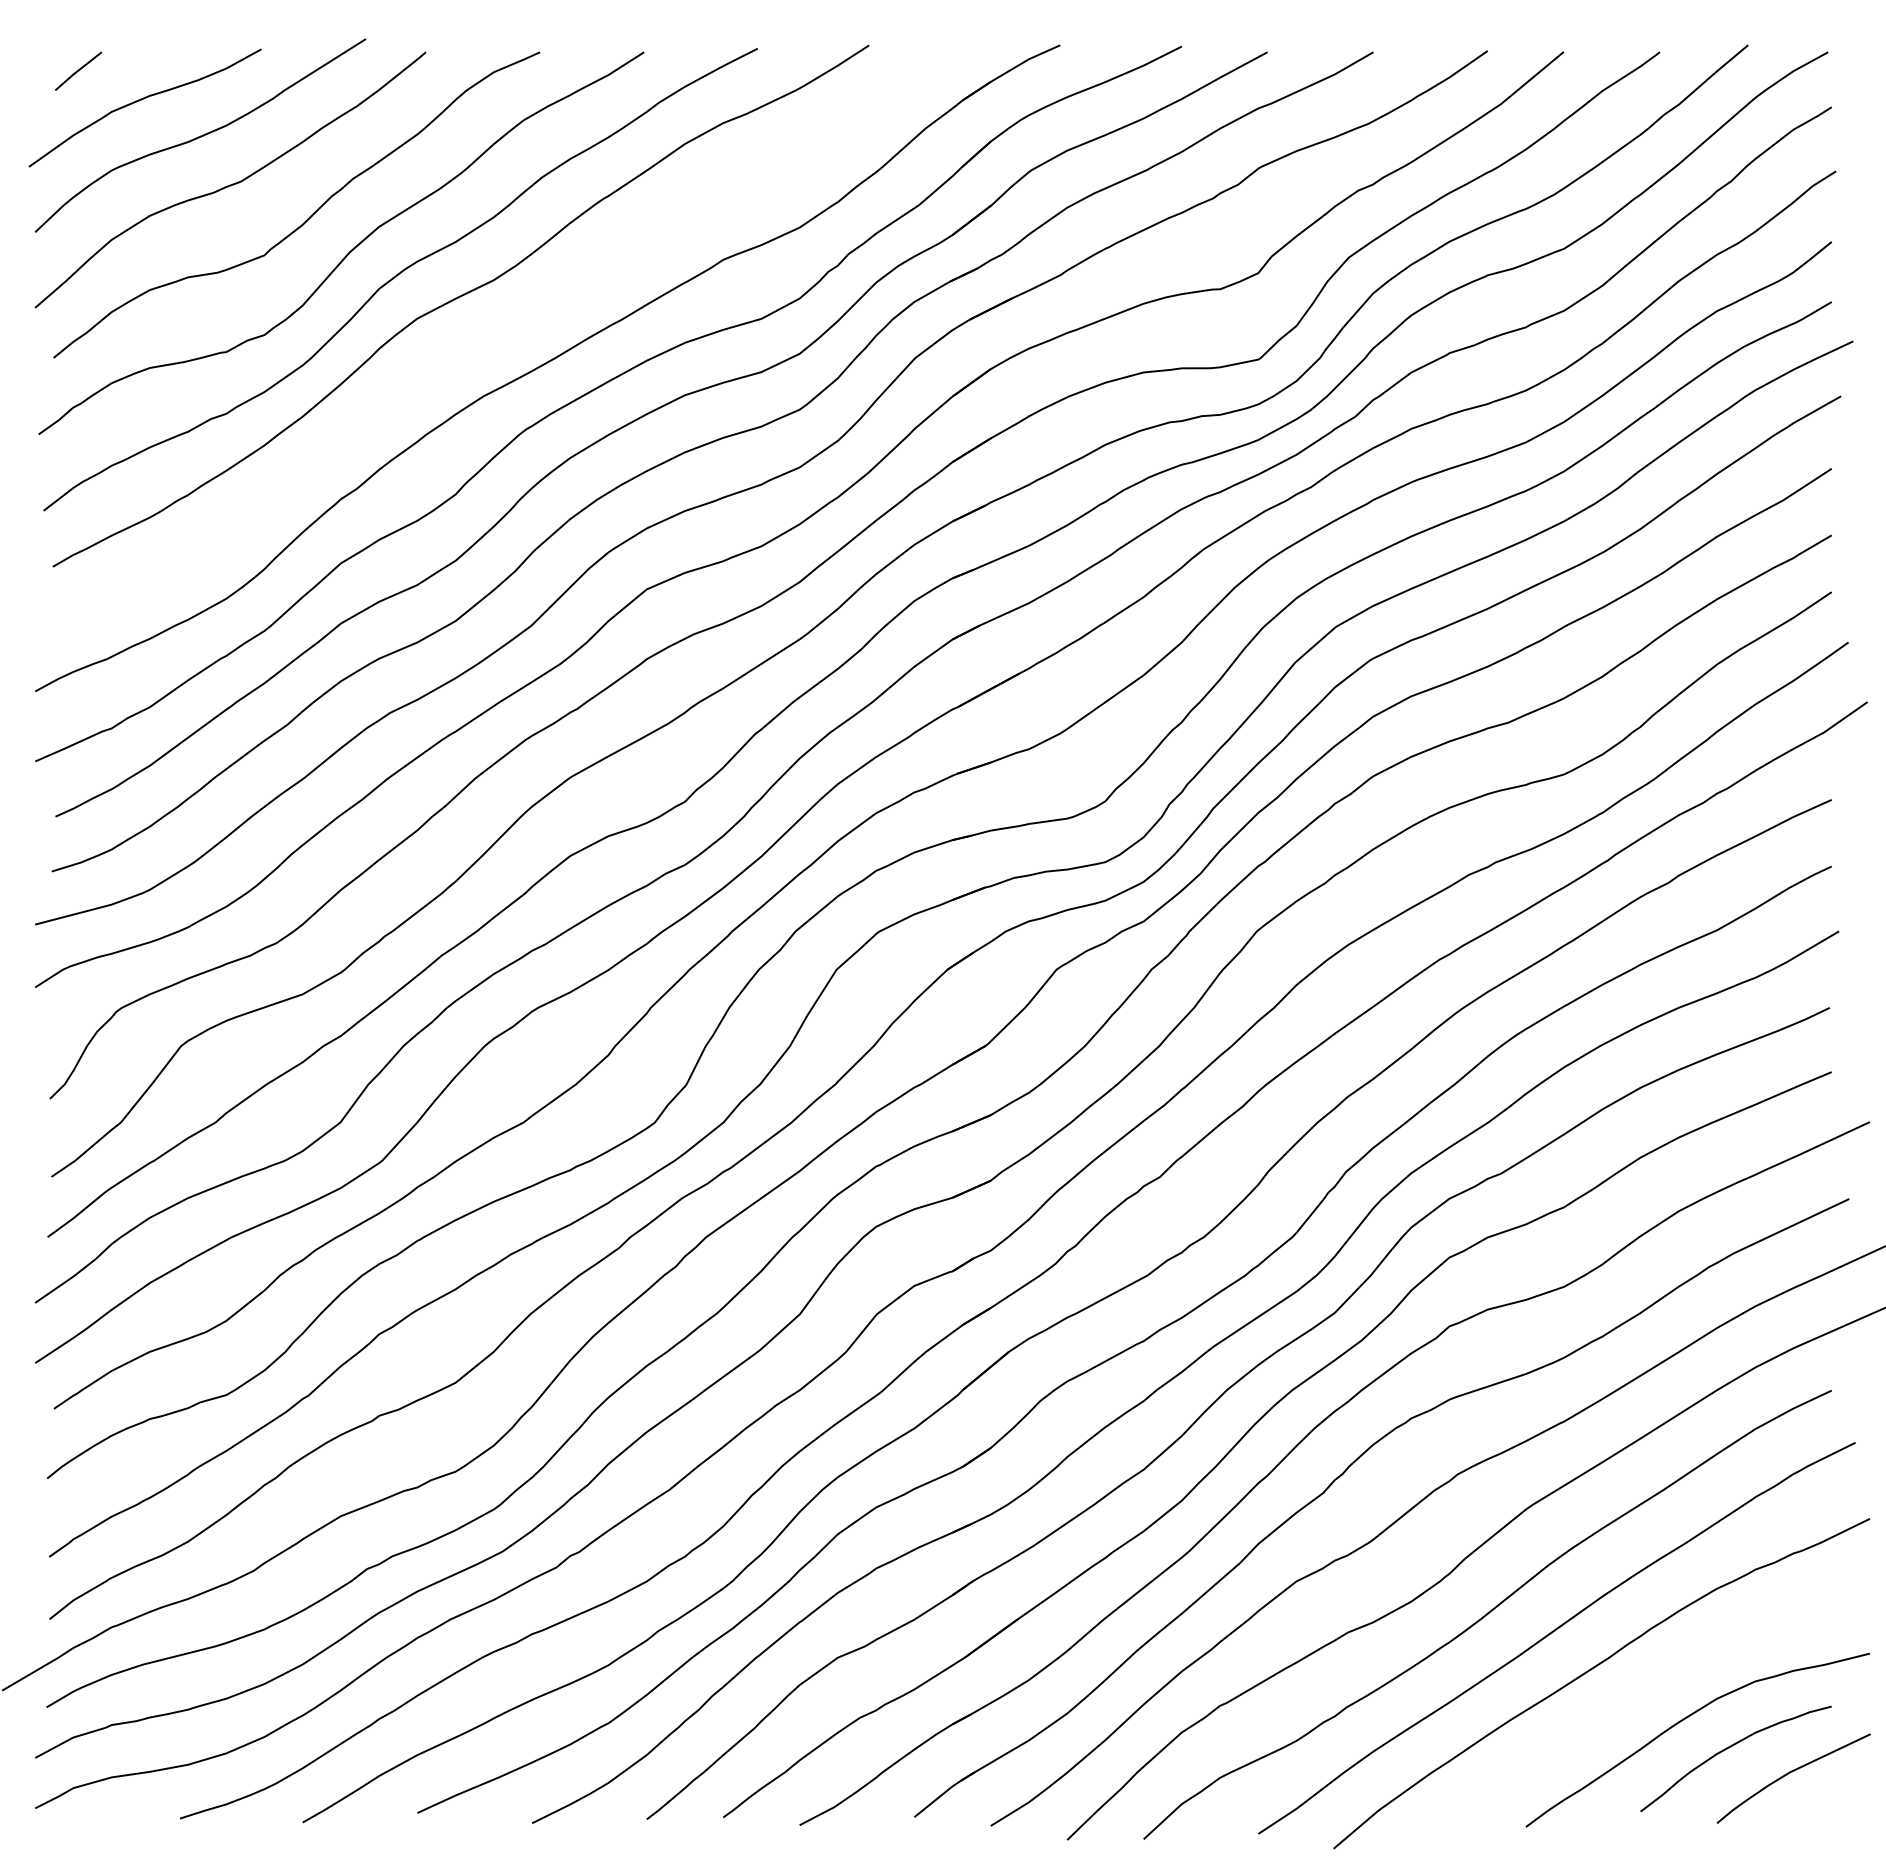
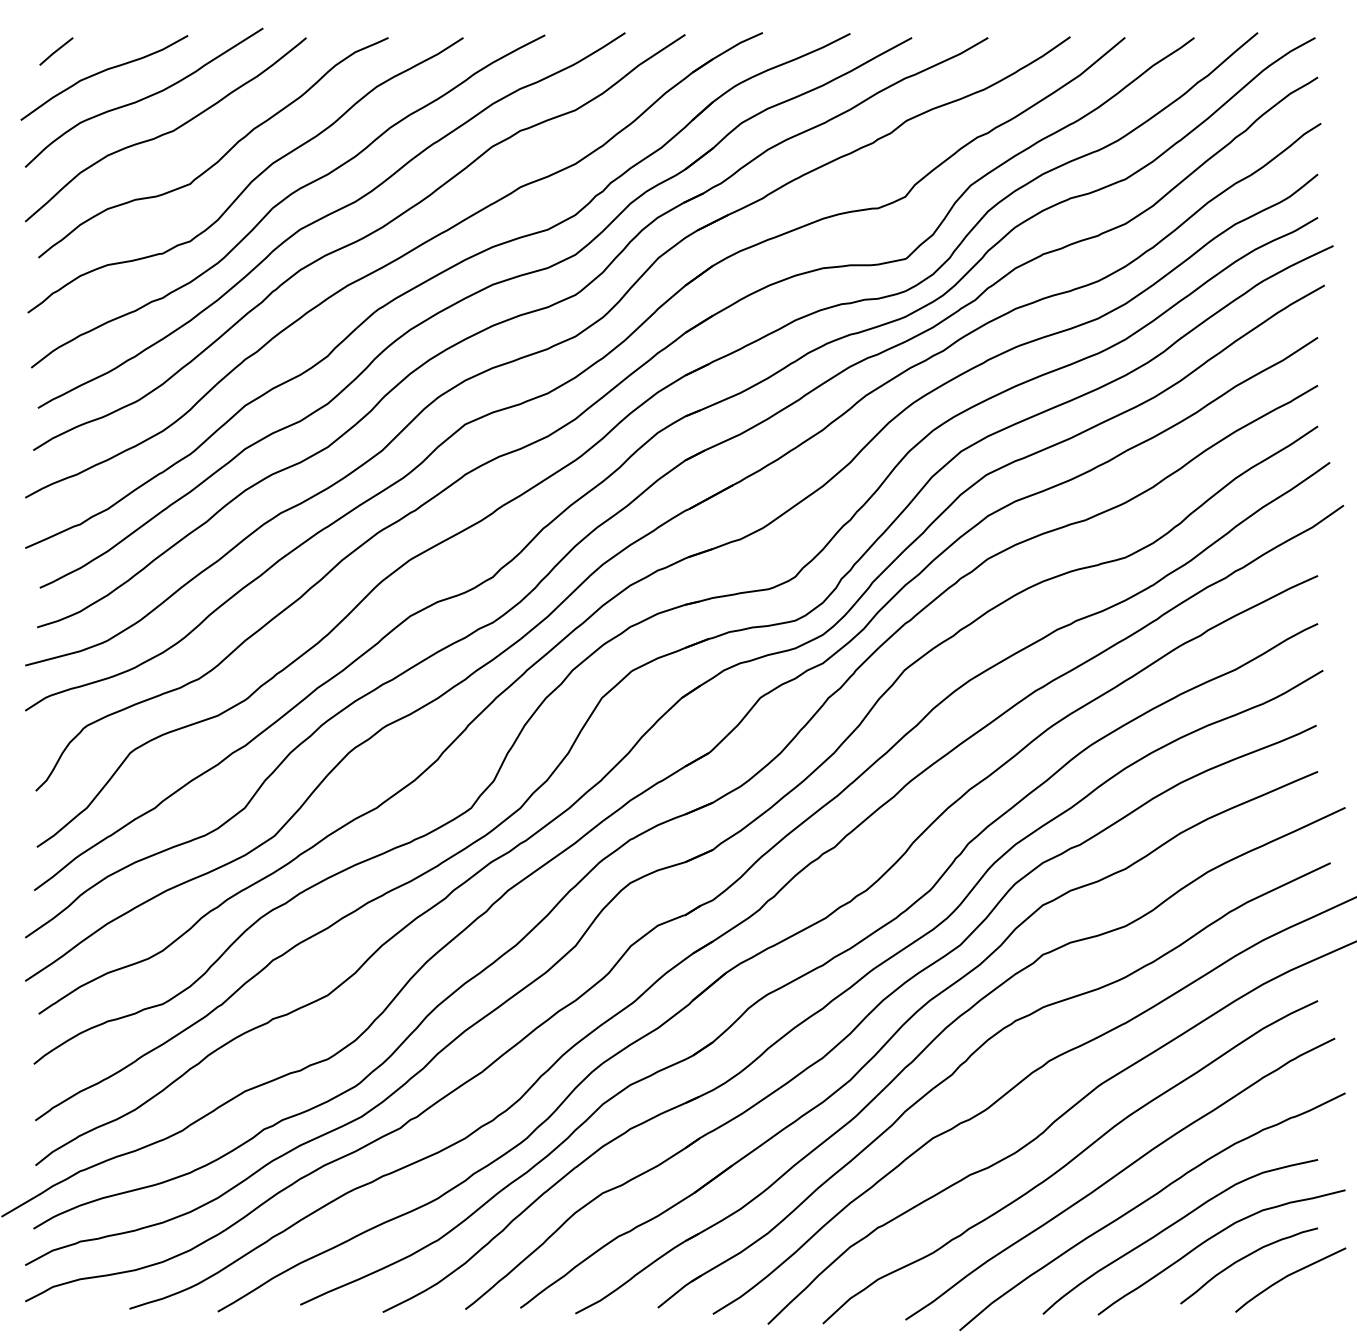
curve: (499, 334) -> (359, 240), added
curve: (1628, 1703) -> (1171, 1226), added

